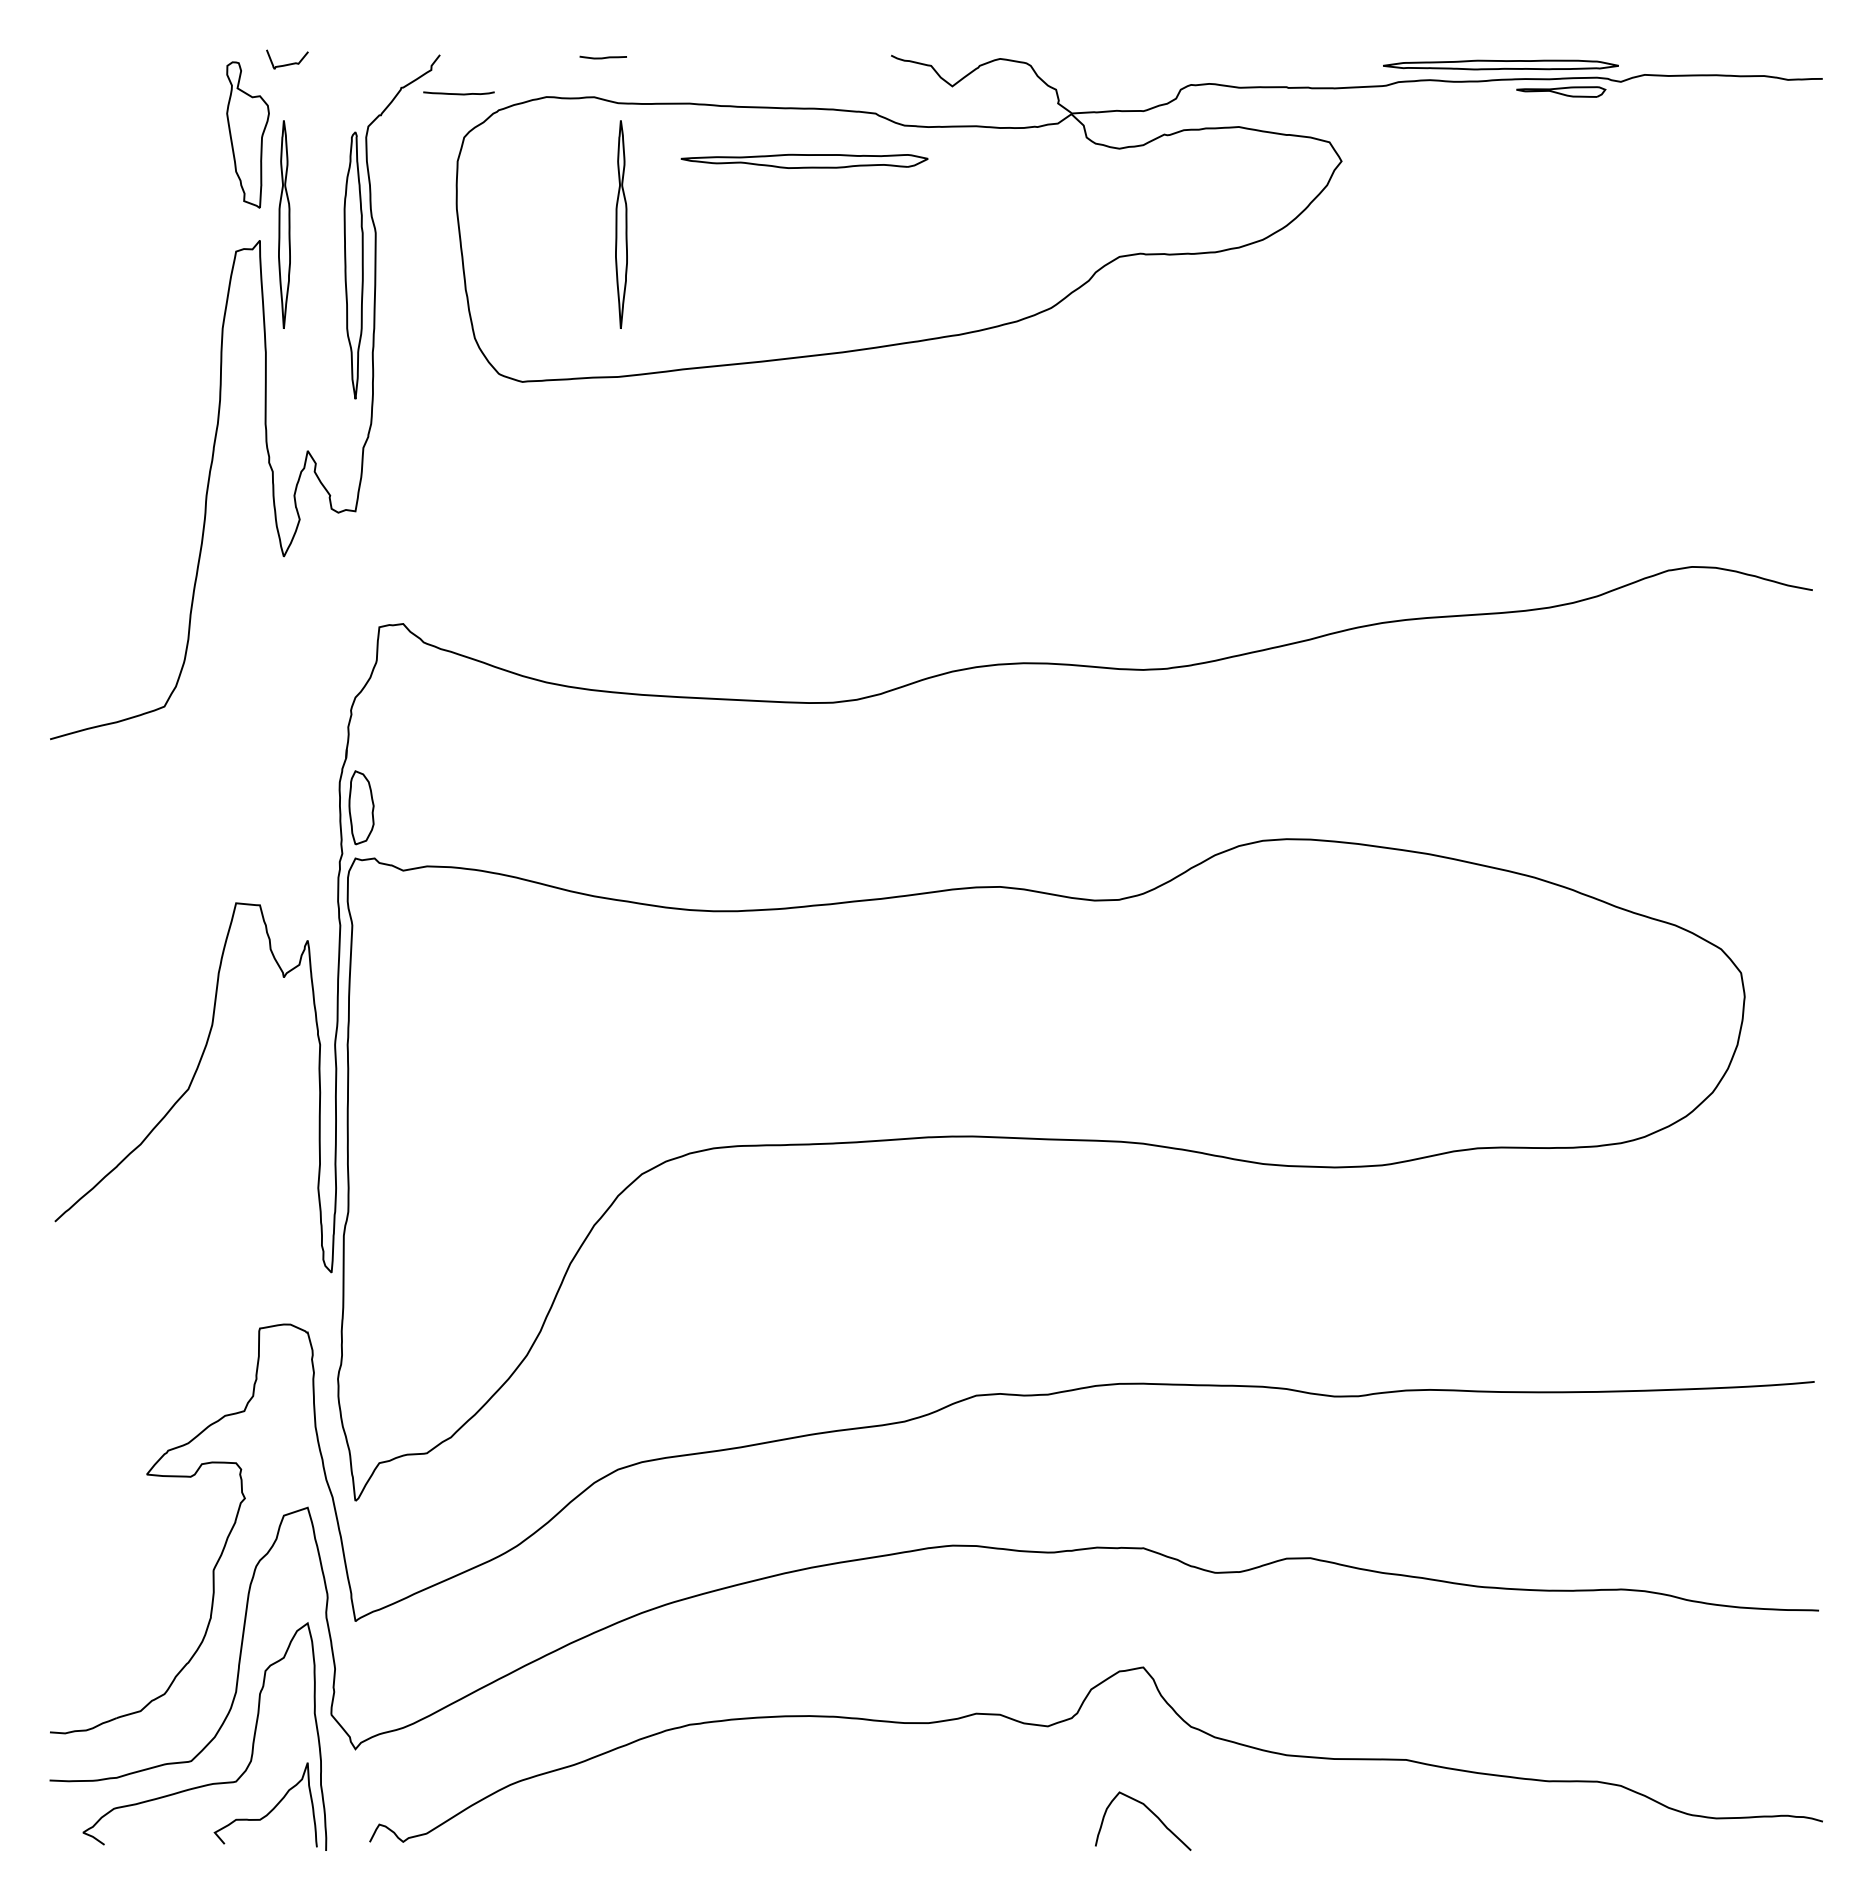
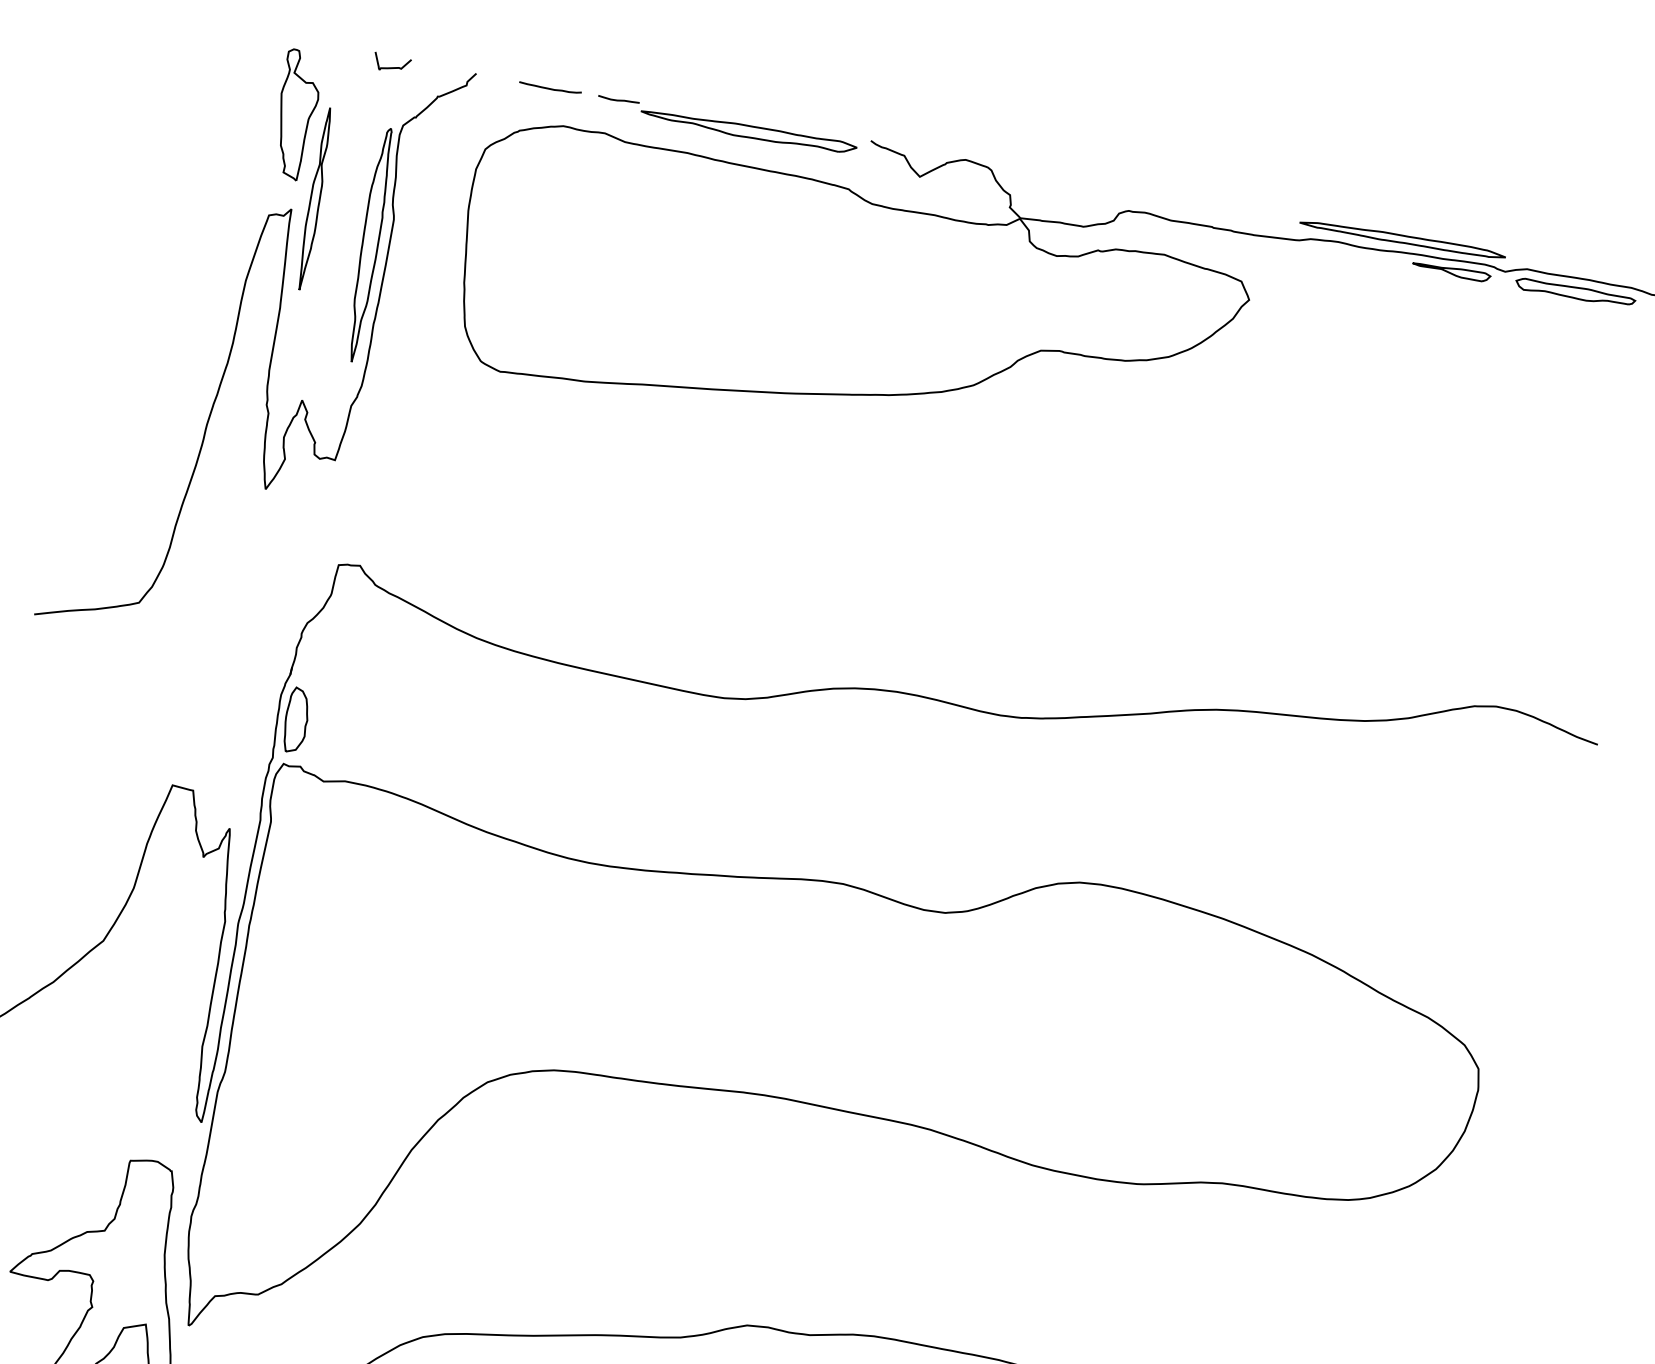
curve: (288, 63) -> (392, 67), moved
part: (1703, 91) -> (1576, 292), added
curve: (458, 93) -> (549, 88), moved
part: (804, 160) -> (748, 130), moved
part: (621, 224) -> (610, 248), removed

